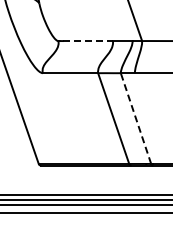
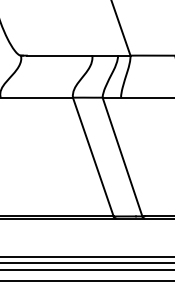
line: (88, 41) -> (60, 56), dashed -> solid
line: (136, 118) -> (123, 156), dashed -> solid

